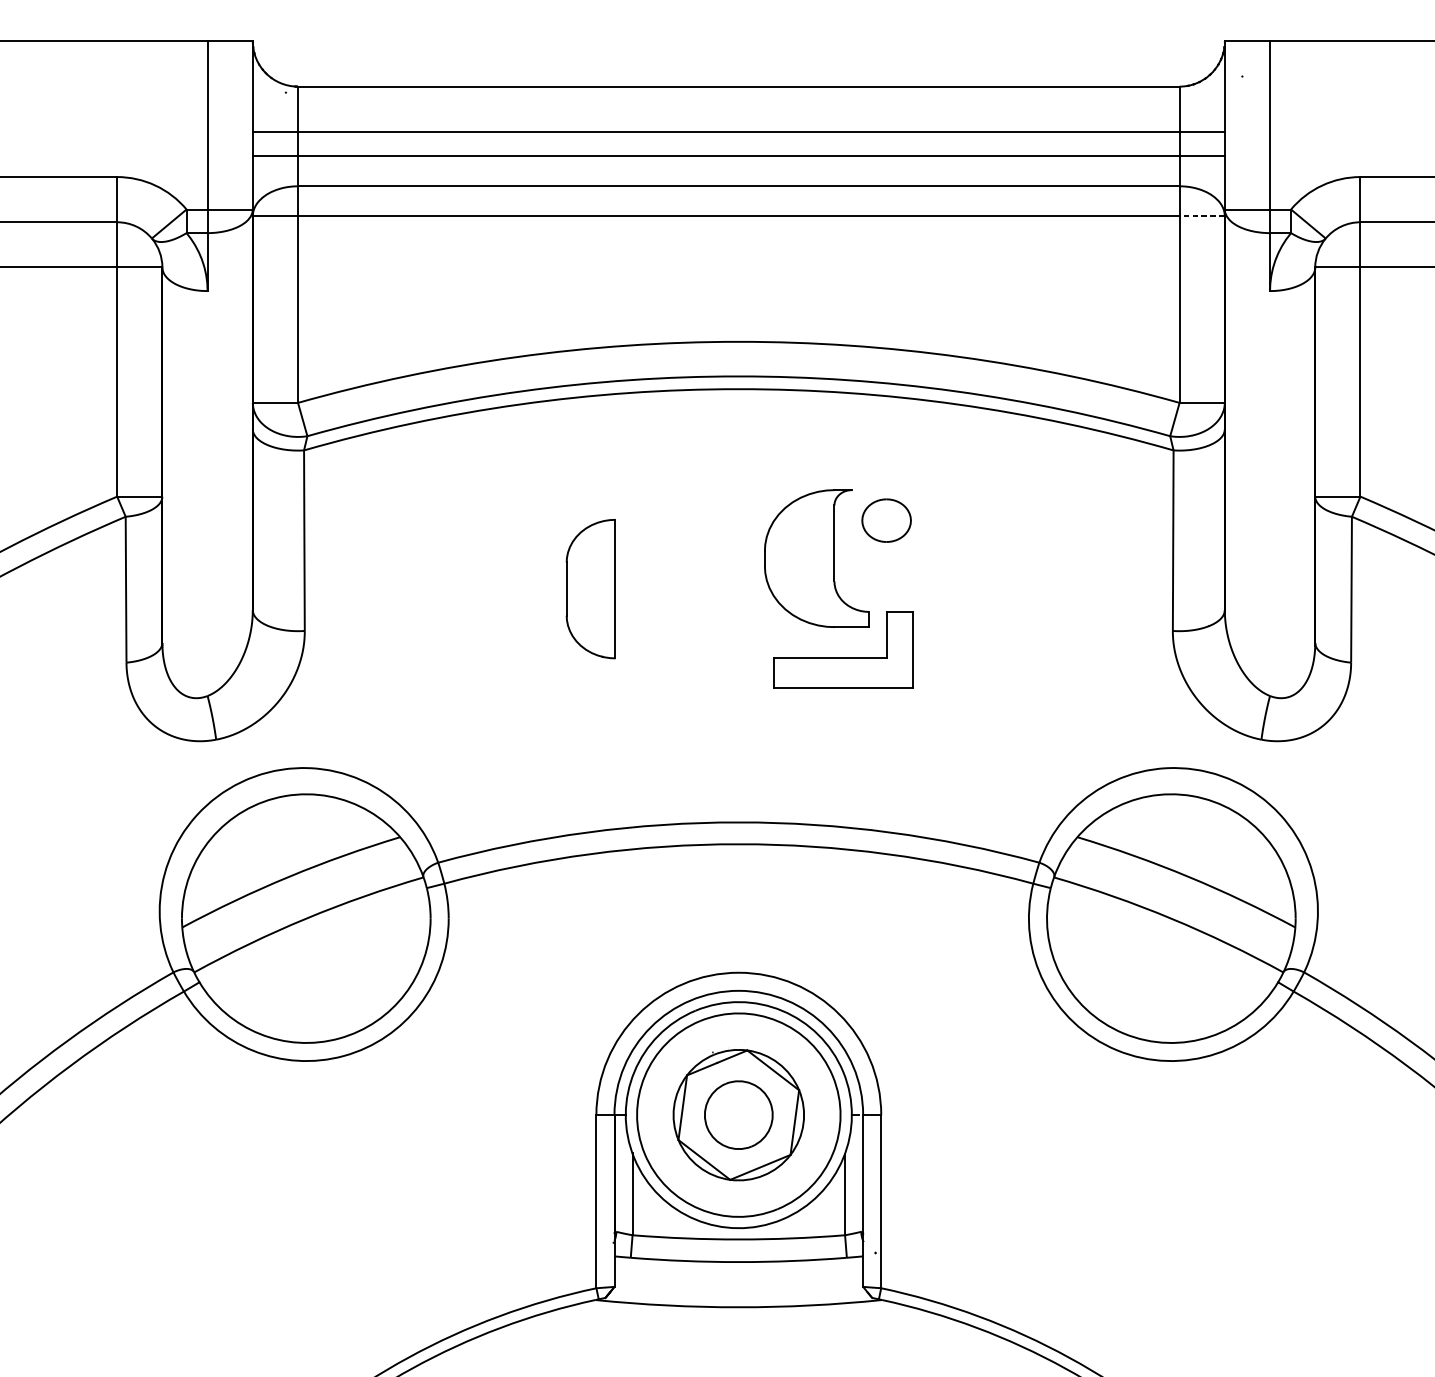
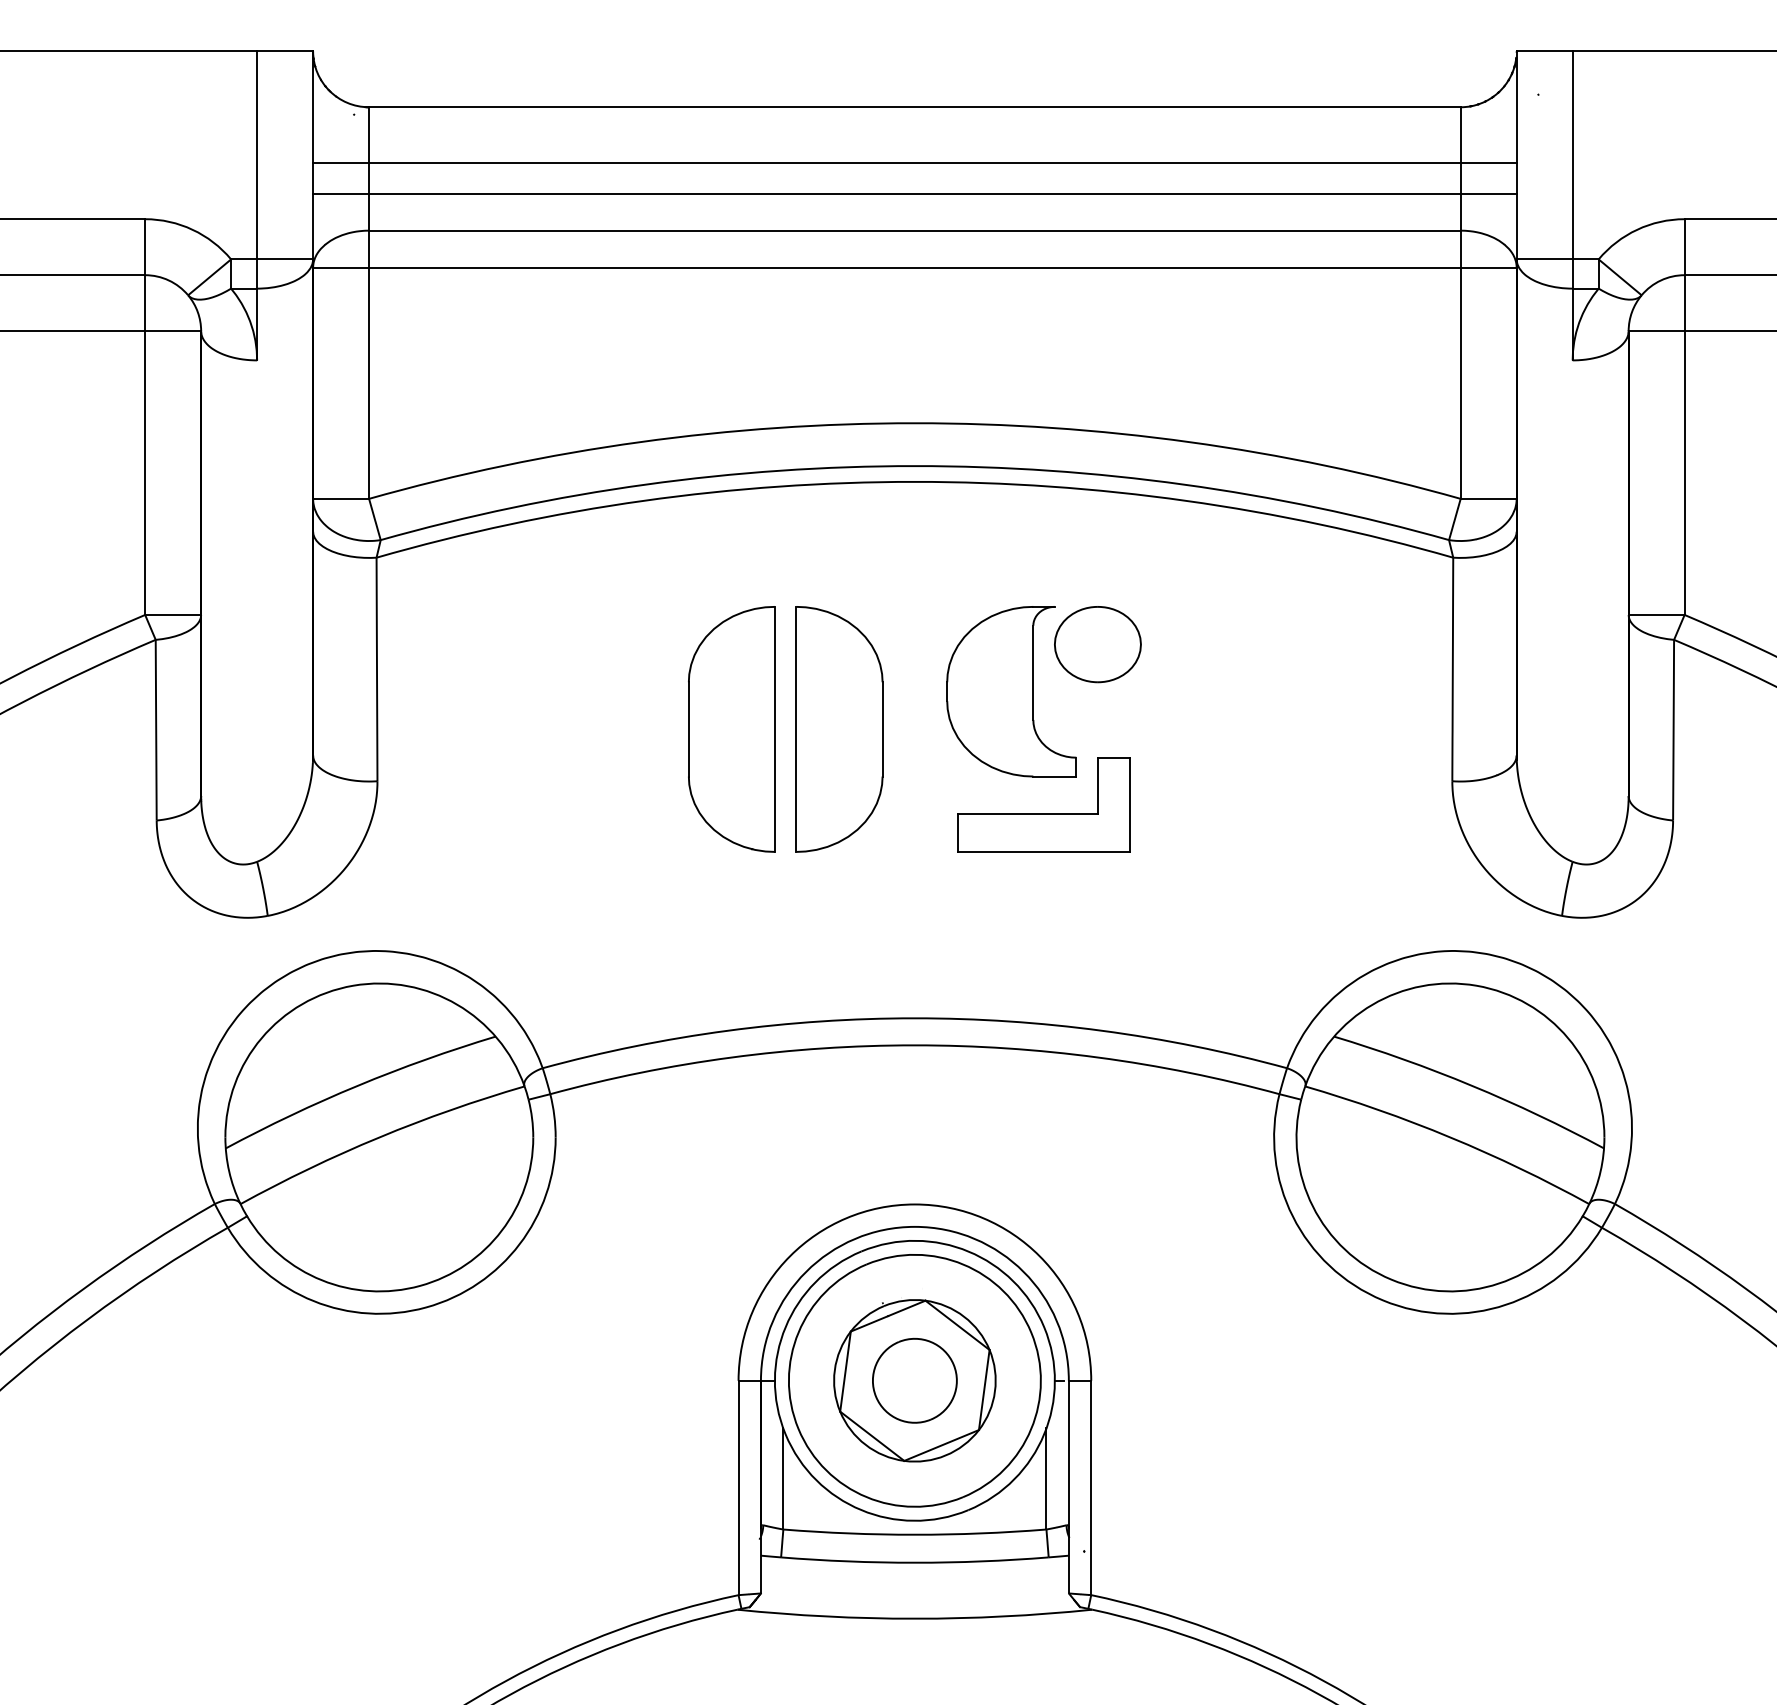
line: (1202, 216) -> (1488, 267), dashed -> solid
part: (886, 520) -> (1097, 644), size x1.43
part: (590, 589) -> (731, 729), size x1.43
part: (677, 589) -> (839, 729), added

